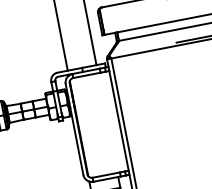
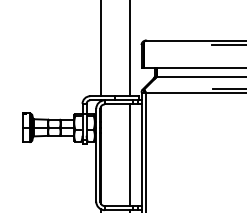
line: (108, 123) -> (130, 155), added

